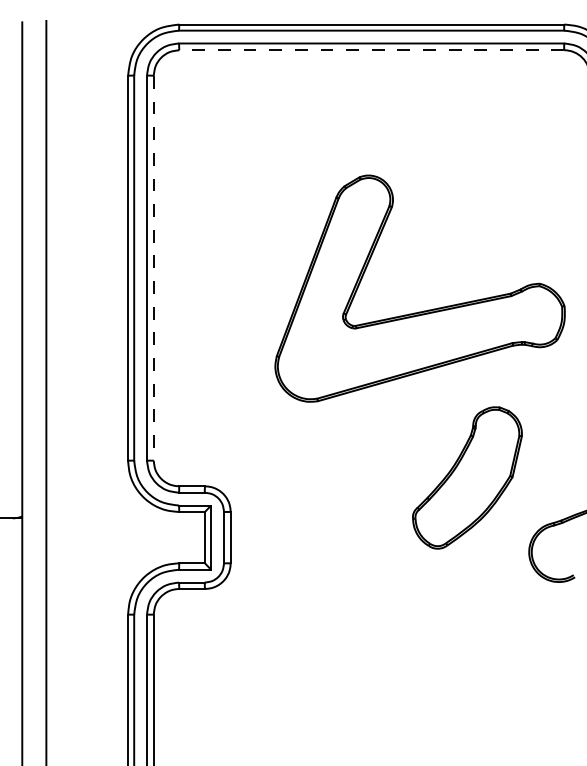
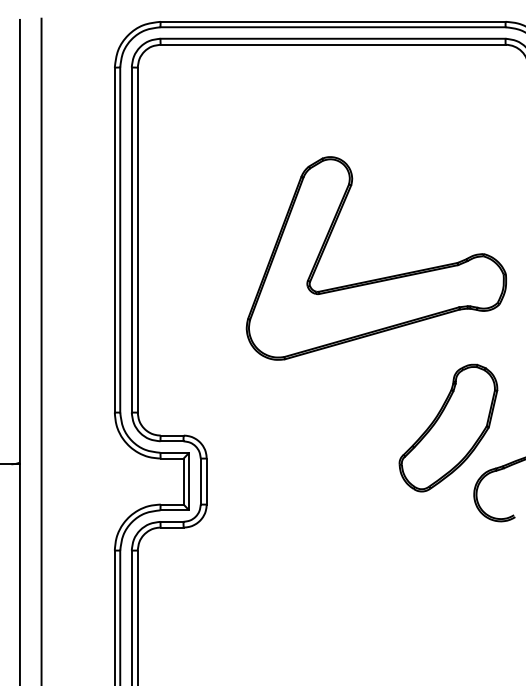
line: (371, 50) -> (332, 45), dashed -> solid
line: (153, 268) -> (137, 240), dashed -> solid
part: (467, 477) -> (448, 427), moved

